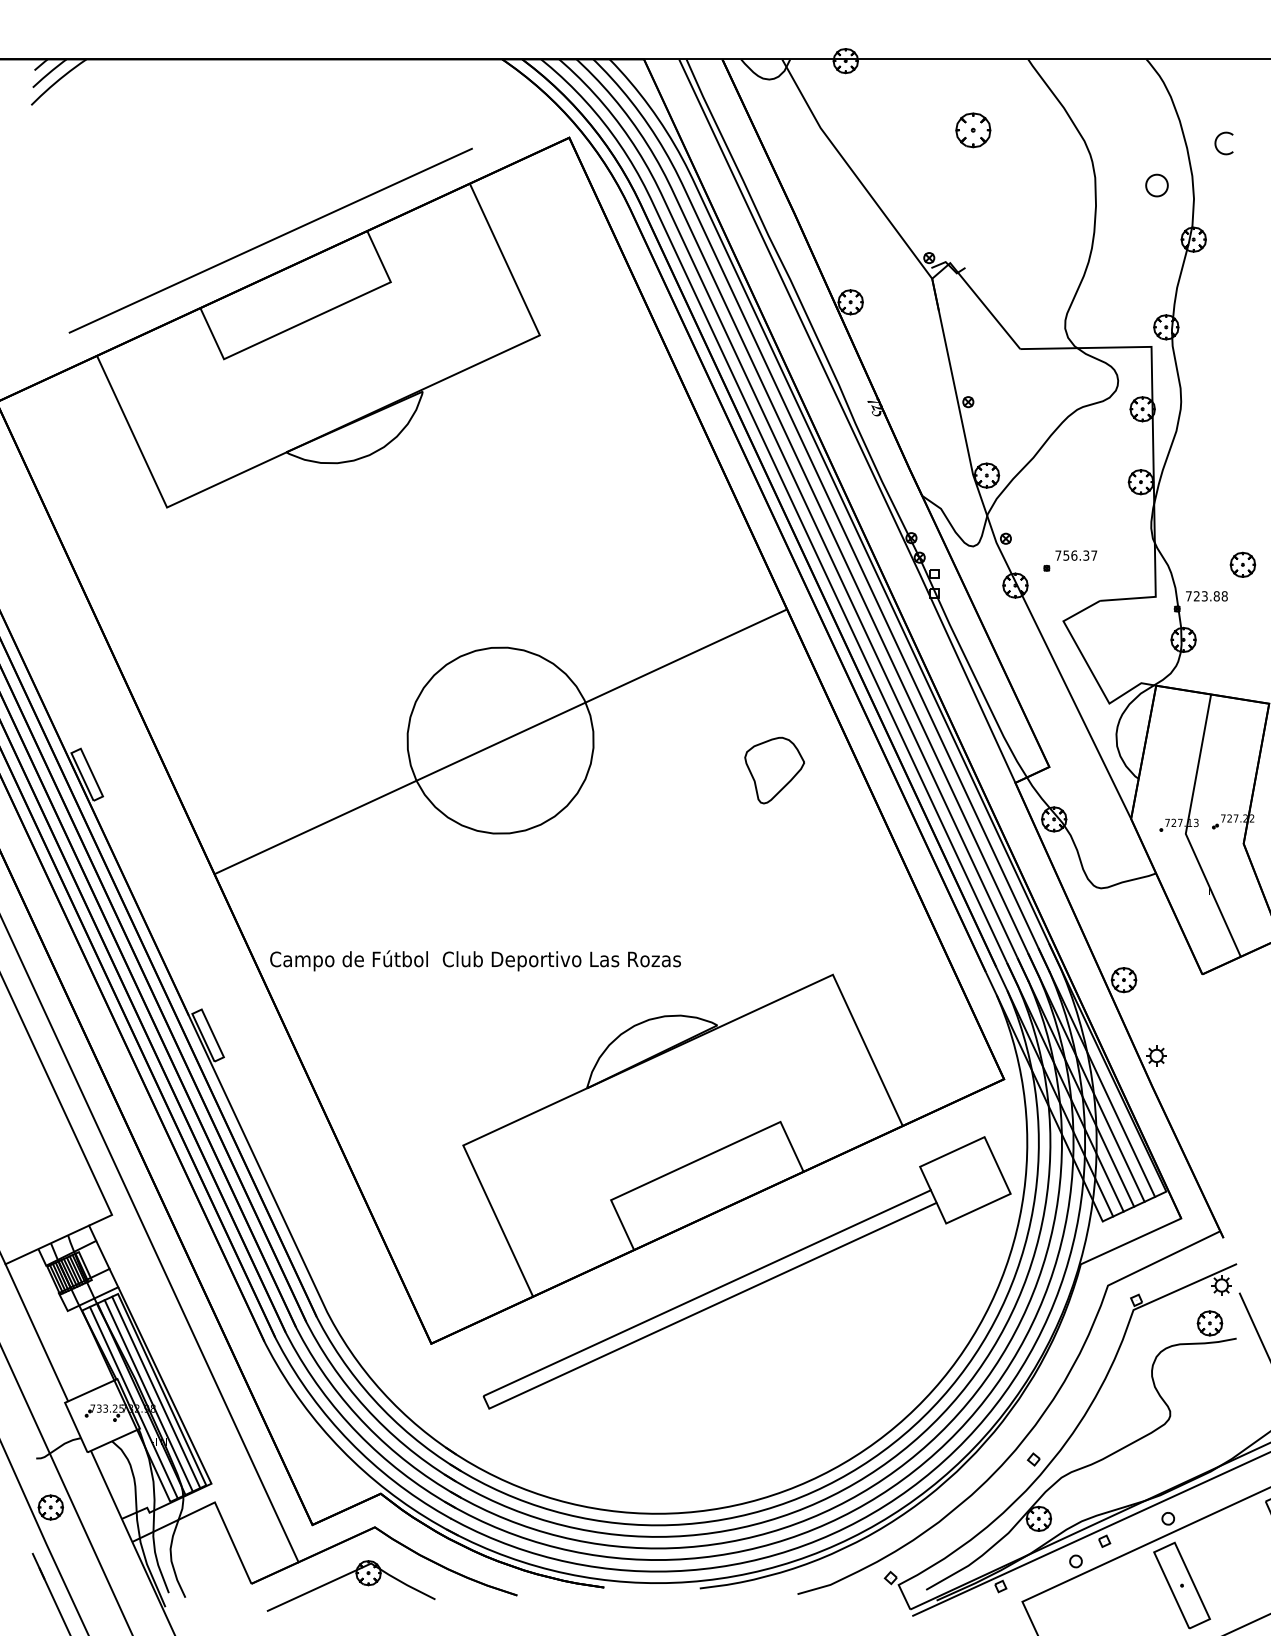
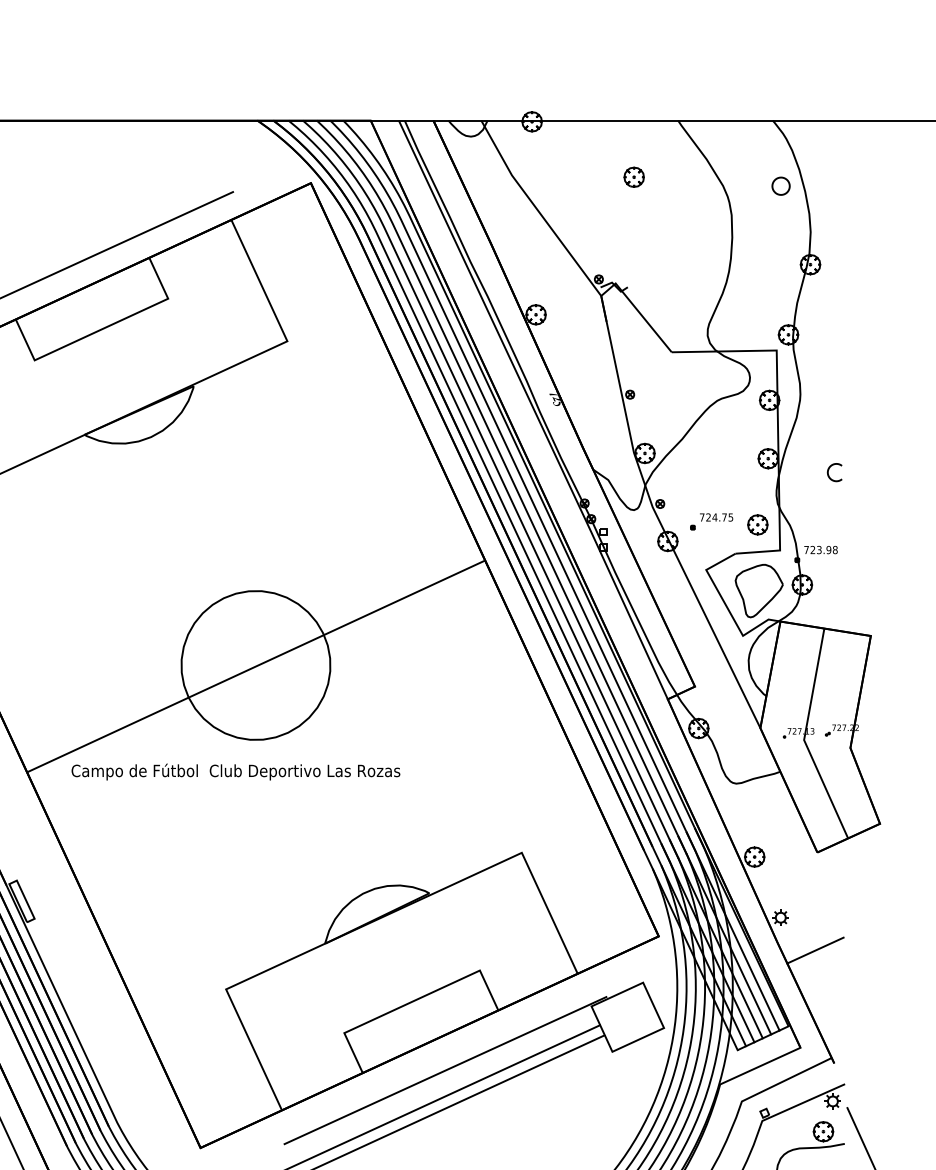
part: (973, 130) -> (634, 177), size x0.71
curve: (1216, 143) -> (828, 472), moved
part: (1156, 185) -> (780, 186), moved
text: (1080, 555) -> (719, 517), 756.37 -> 724.75
part: (1242, 564) -> (757, 524), moved
text: (1216, 596) -> (828, 550), 723.88 -> 723.98
part: (774, 770) -> (759, 590), moved
text: (475, 960) -> (235, 771), moved
line: (1199, 1096) -> (815, 950), added
line: (737, 1246) -> (445, 1070), added

